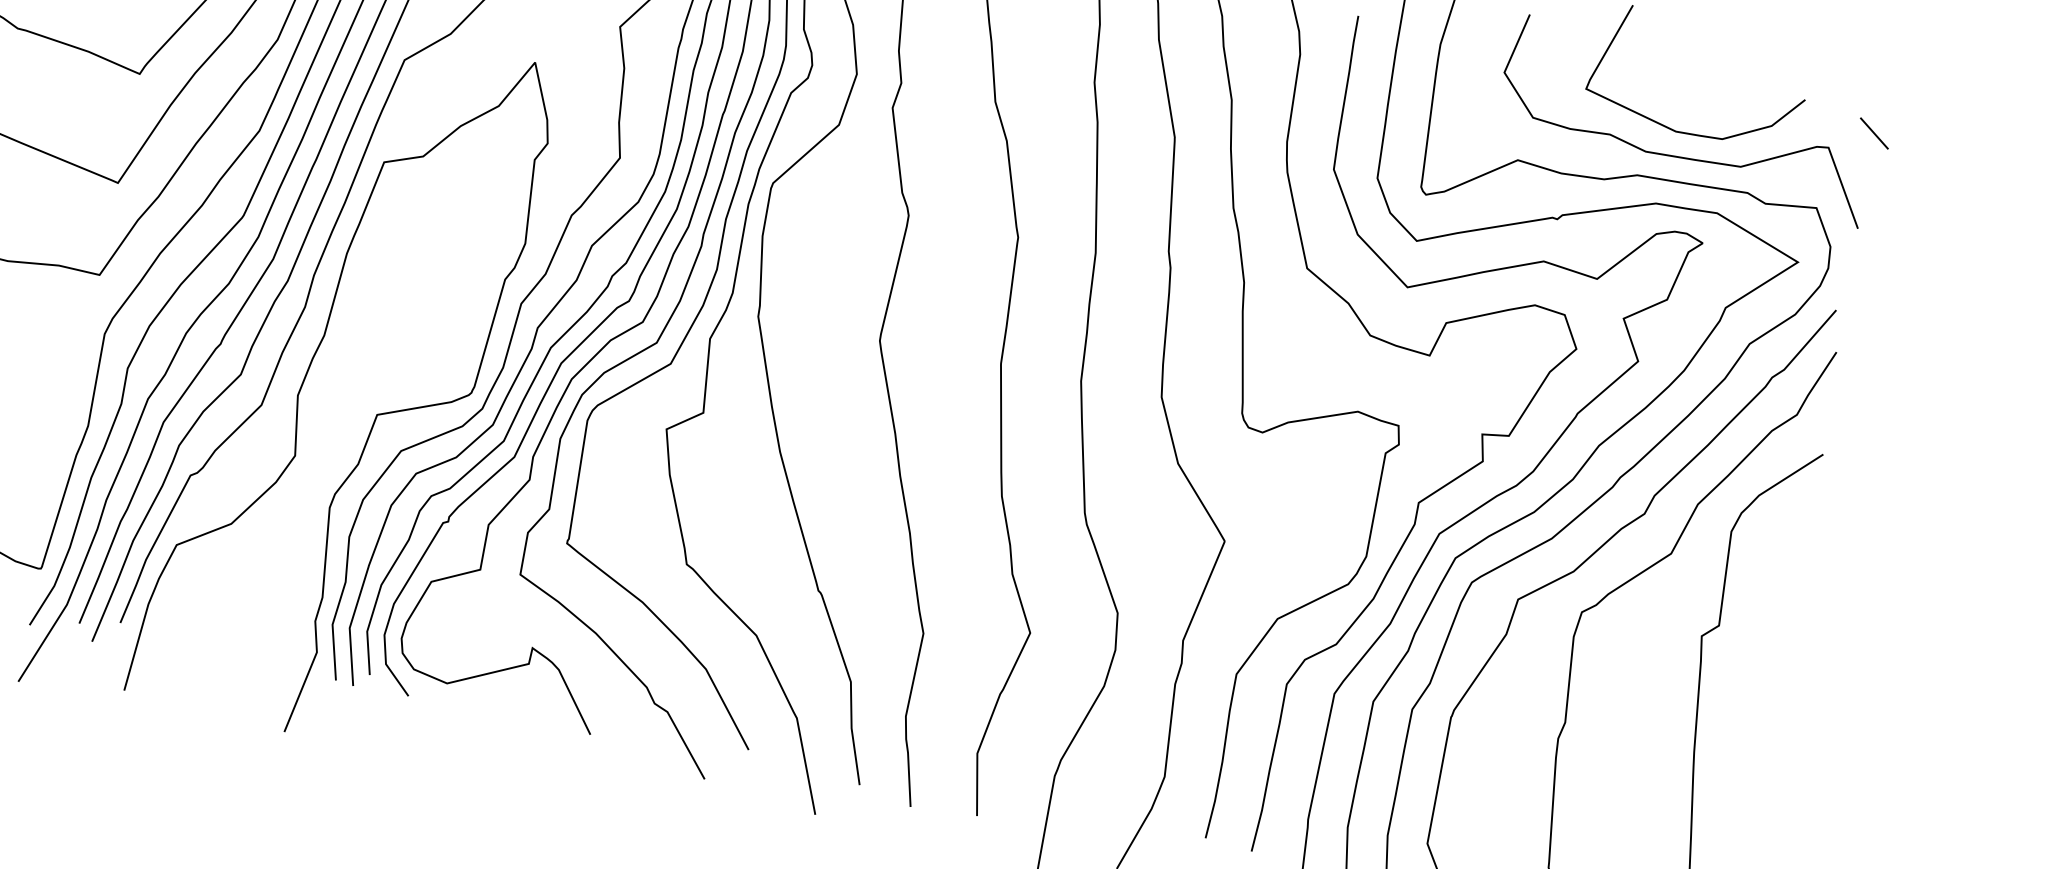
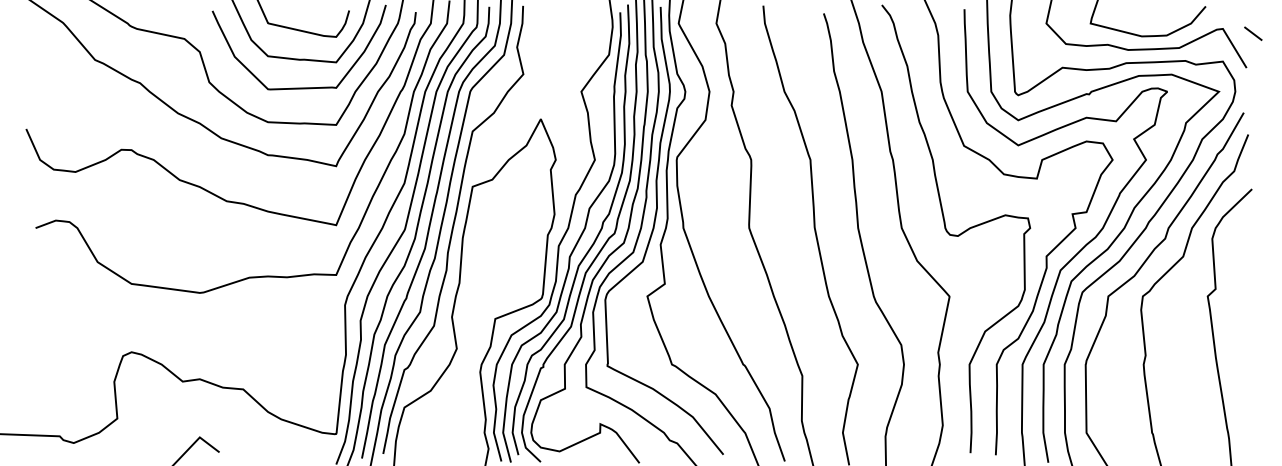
line: (1874, 133) -> (1253, 33), moved

